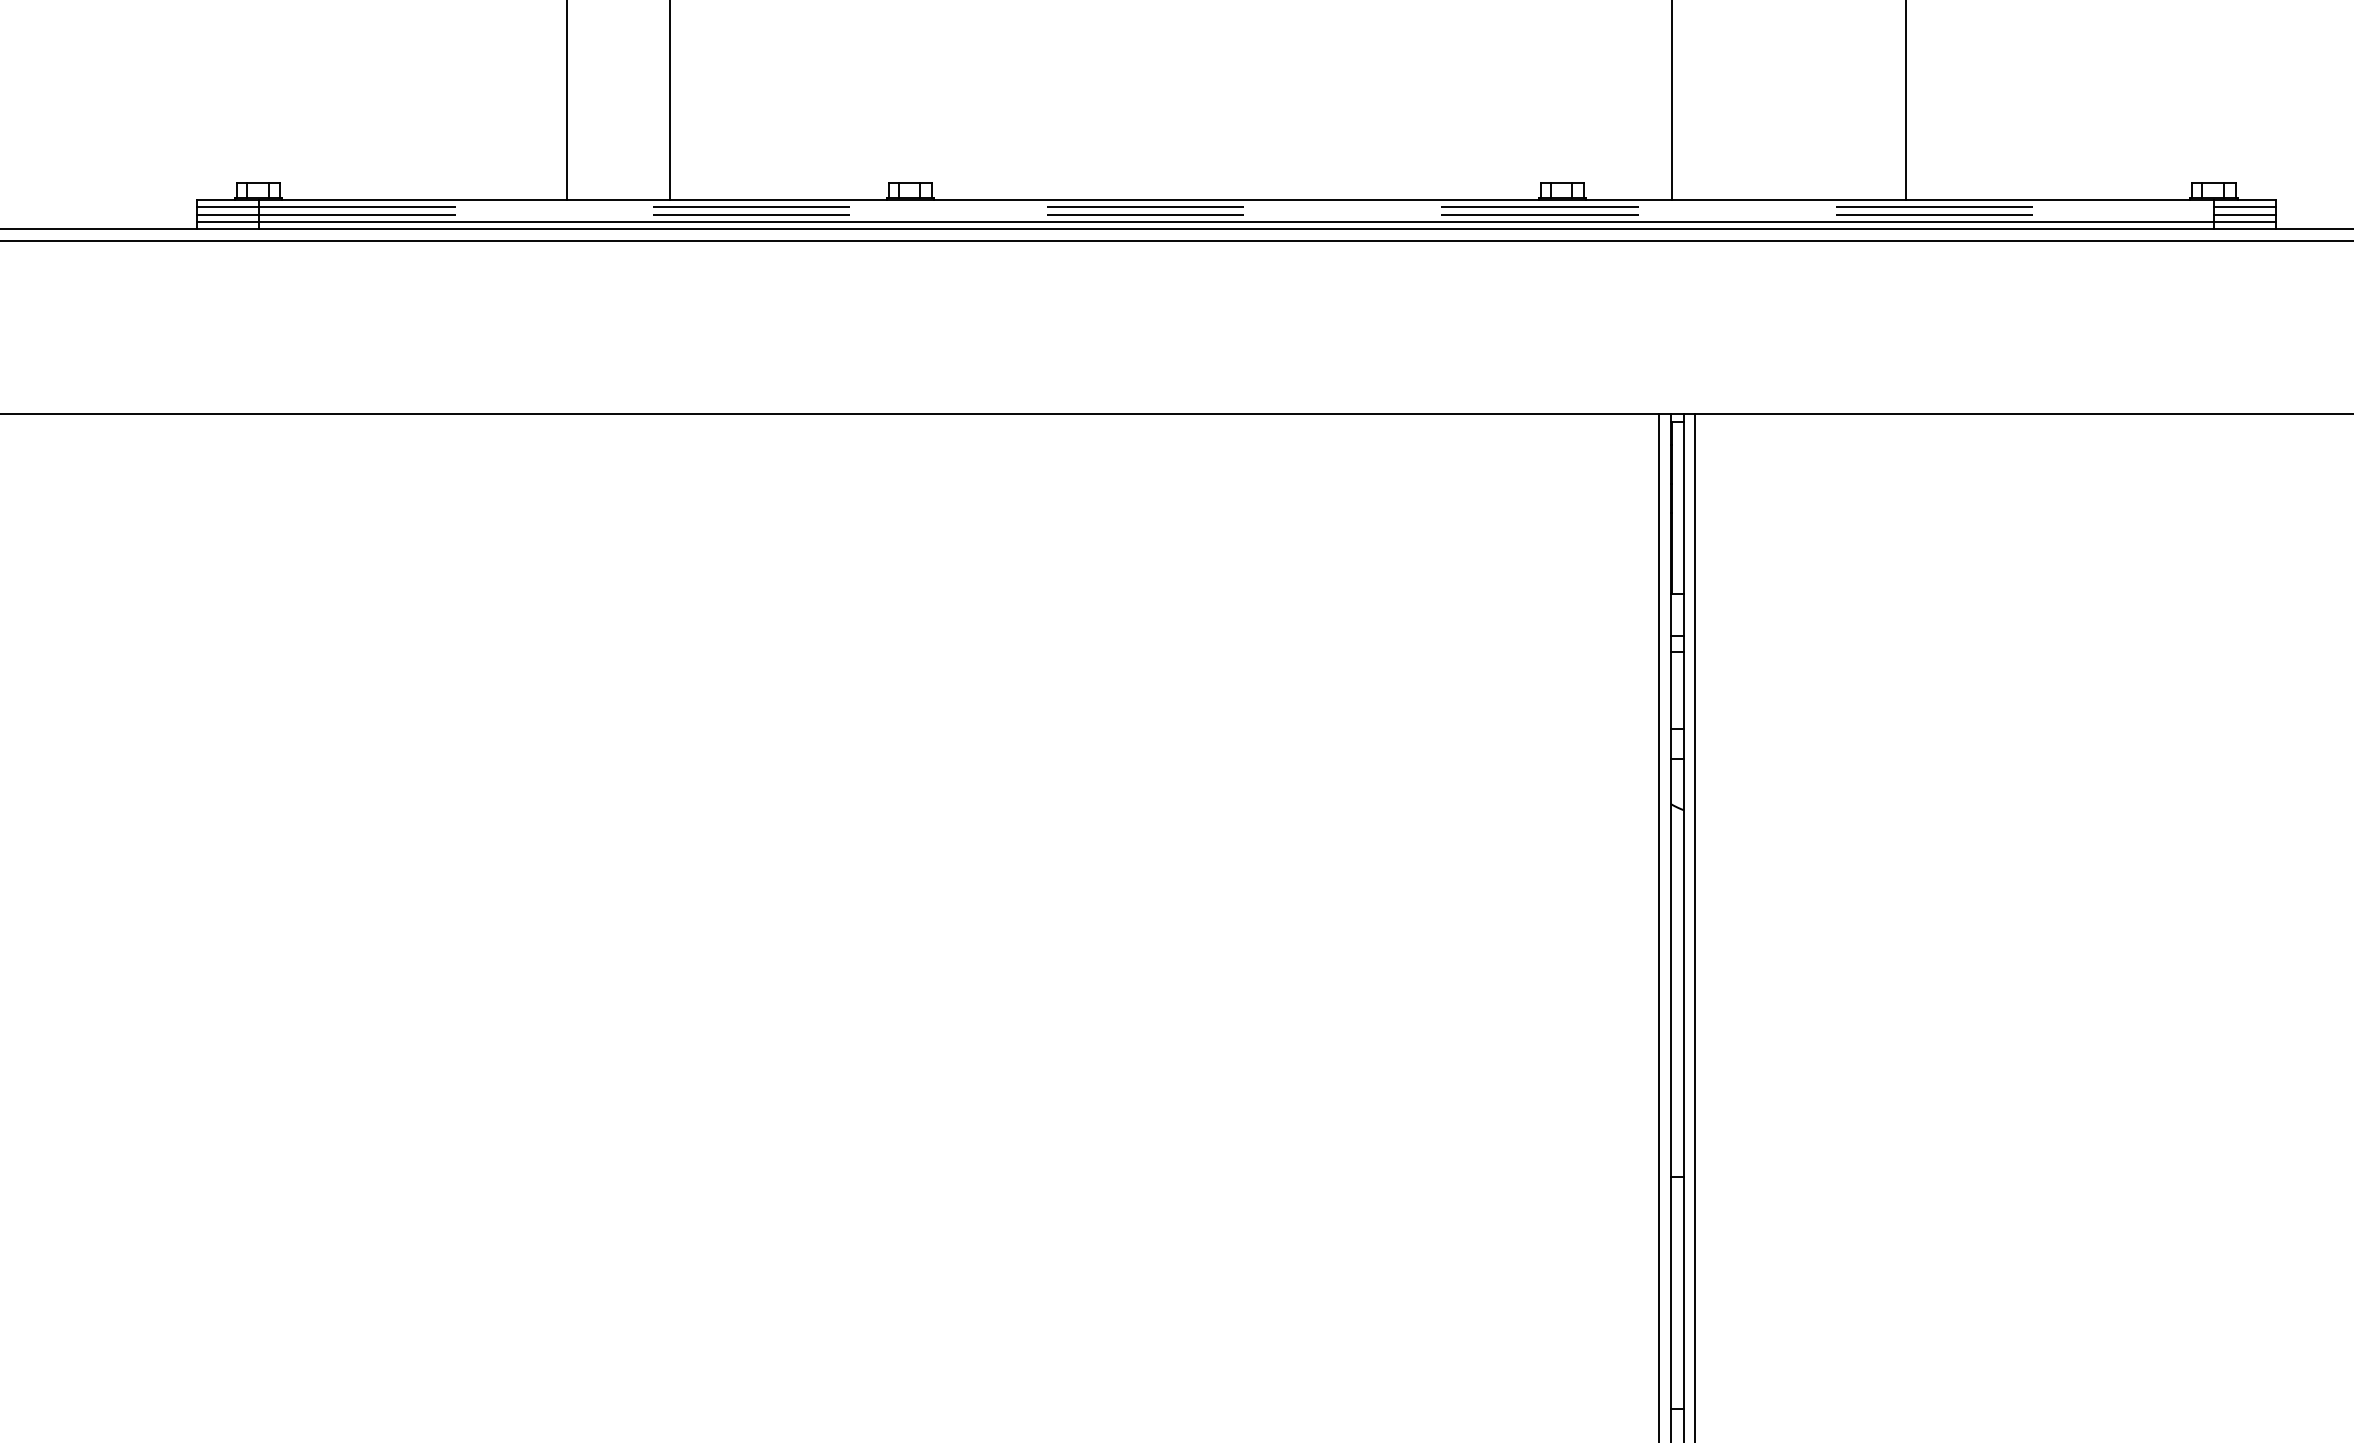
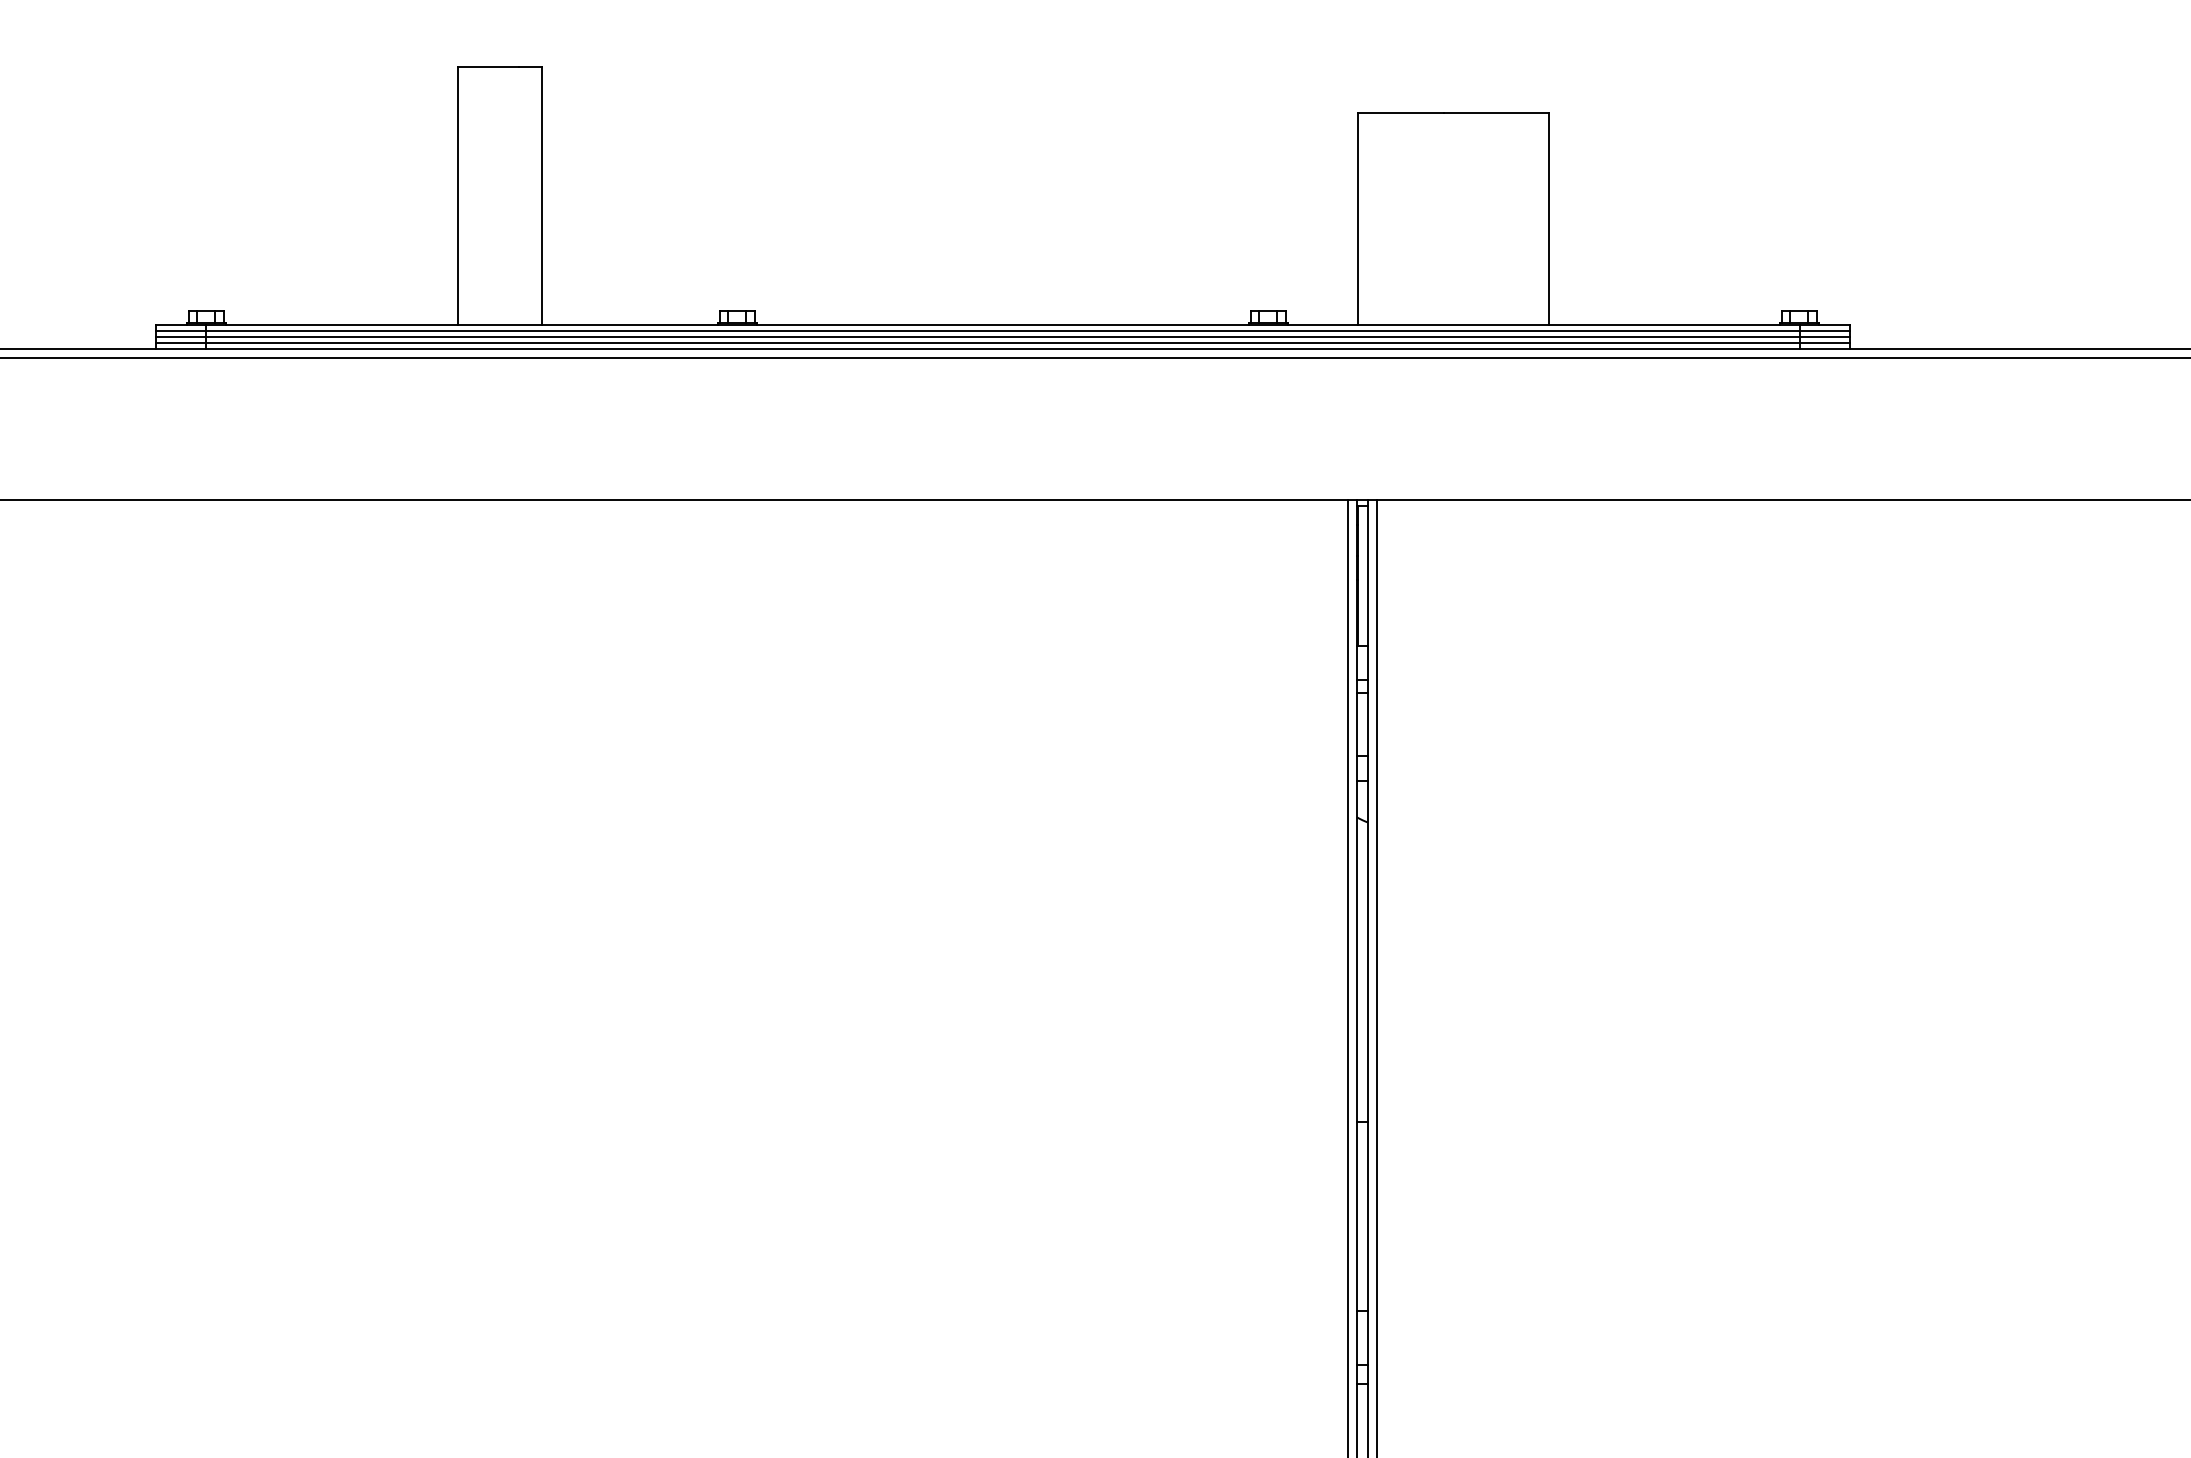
line: (1236, 207) -> (1003, 331), dashed -> solid
line: (1236, 215) -> (1003, 337), dashed -> solid

